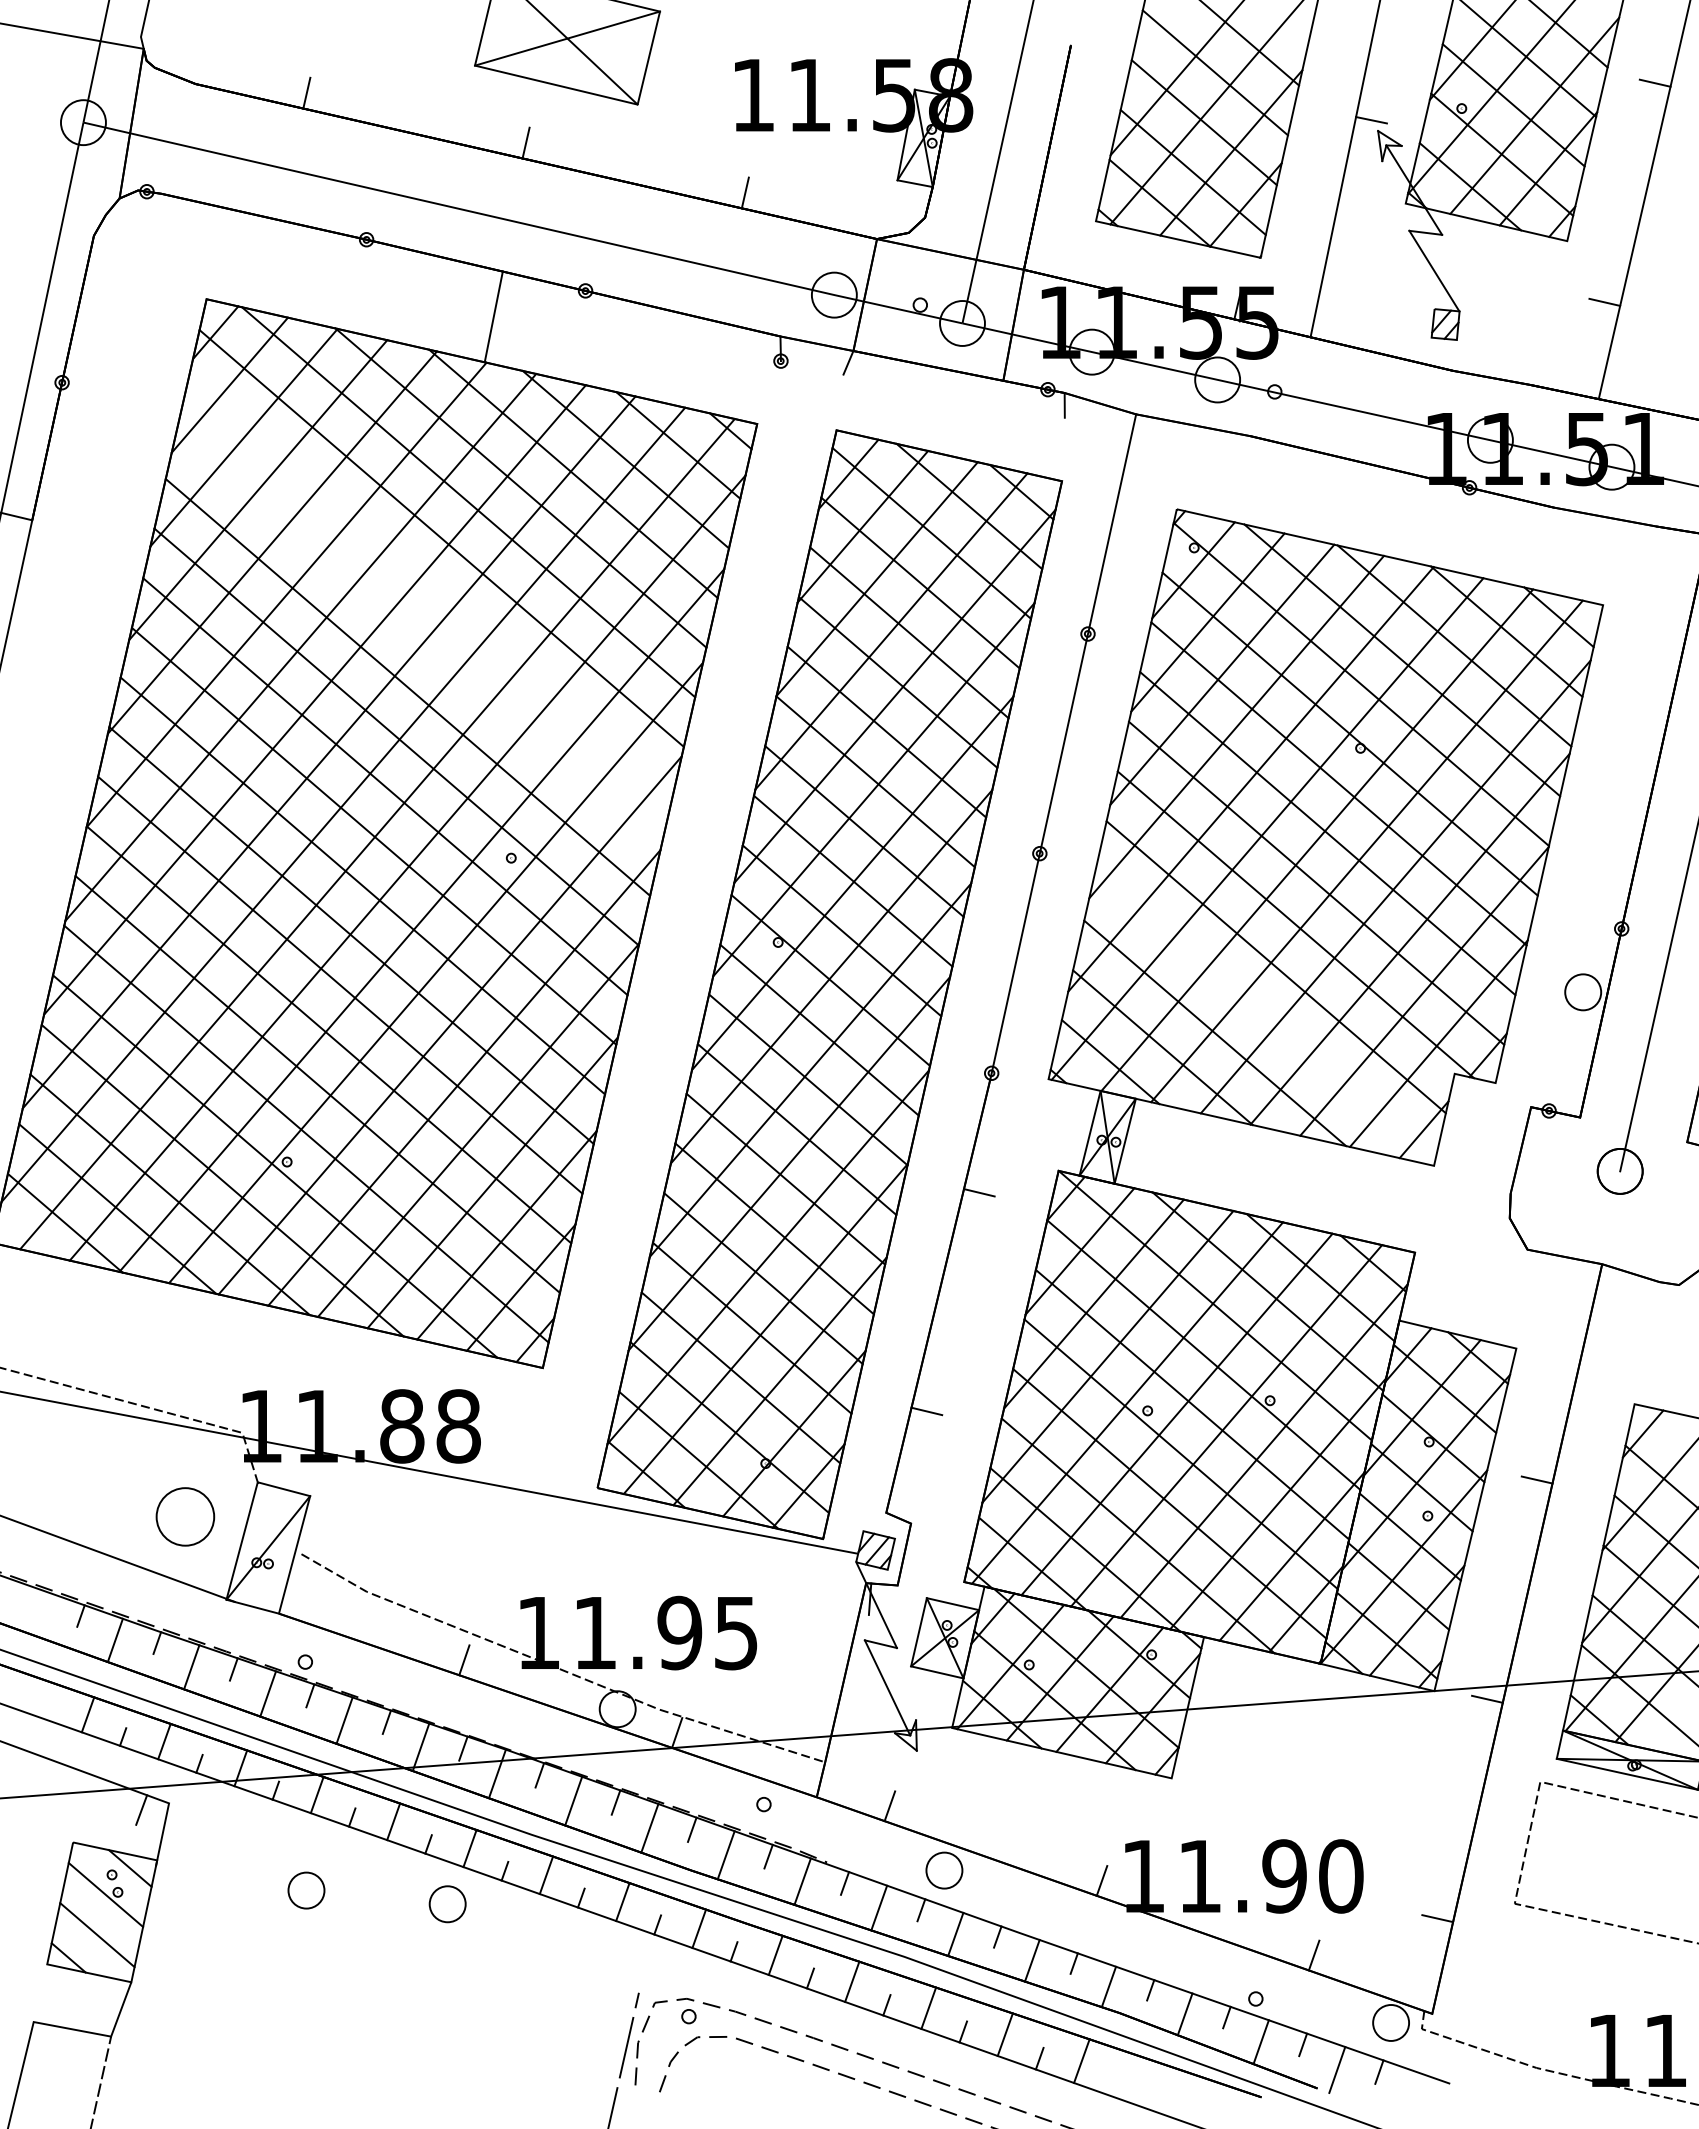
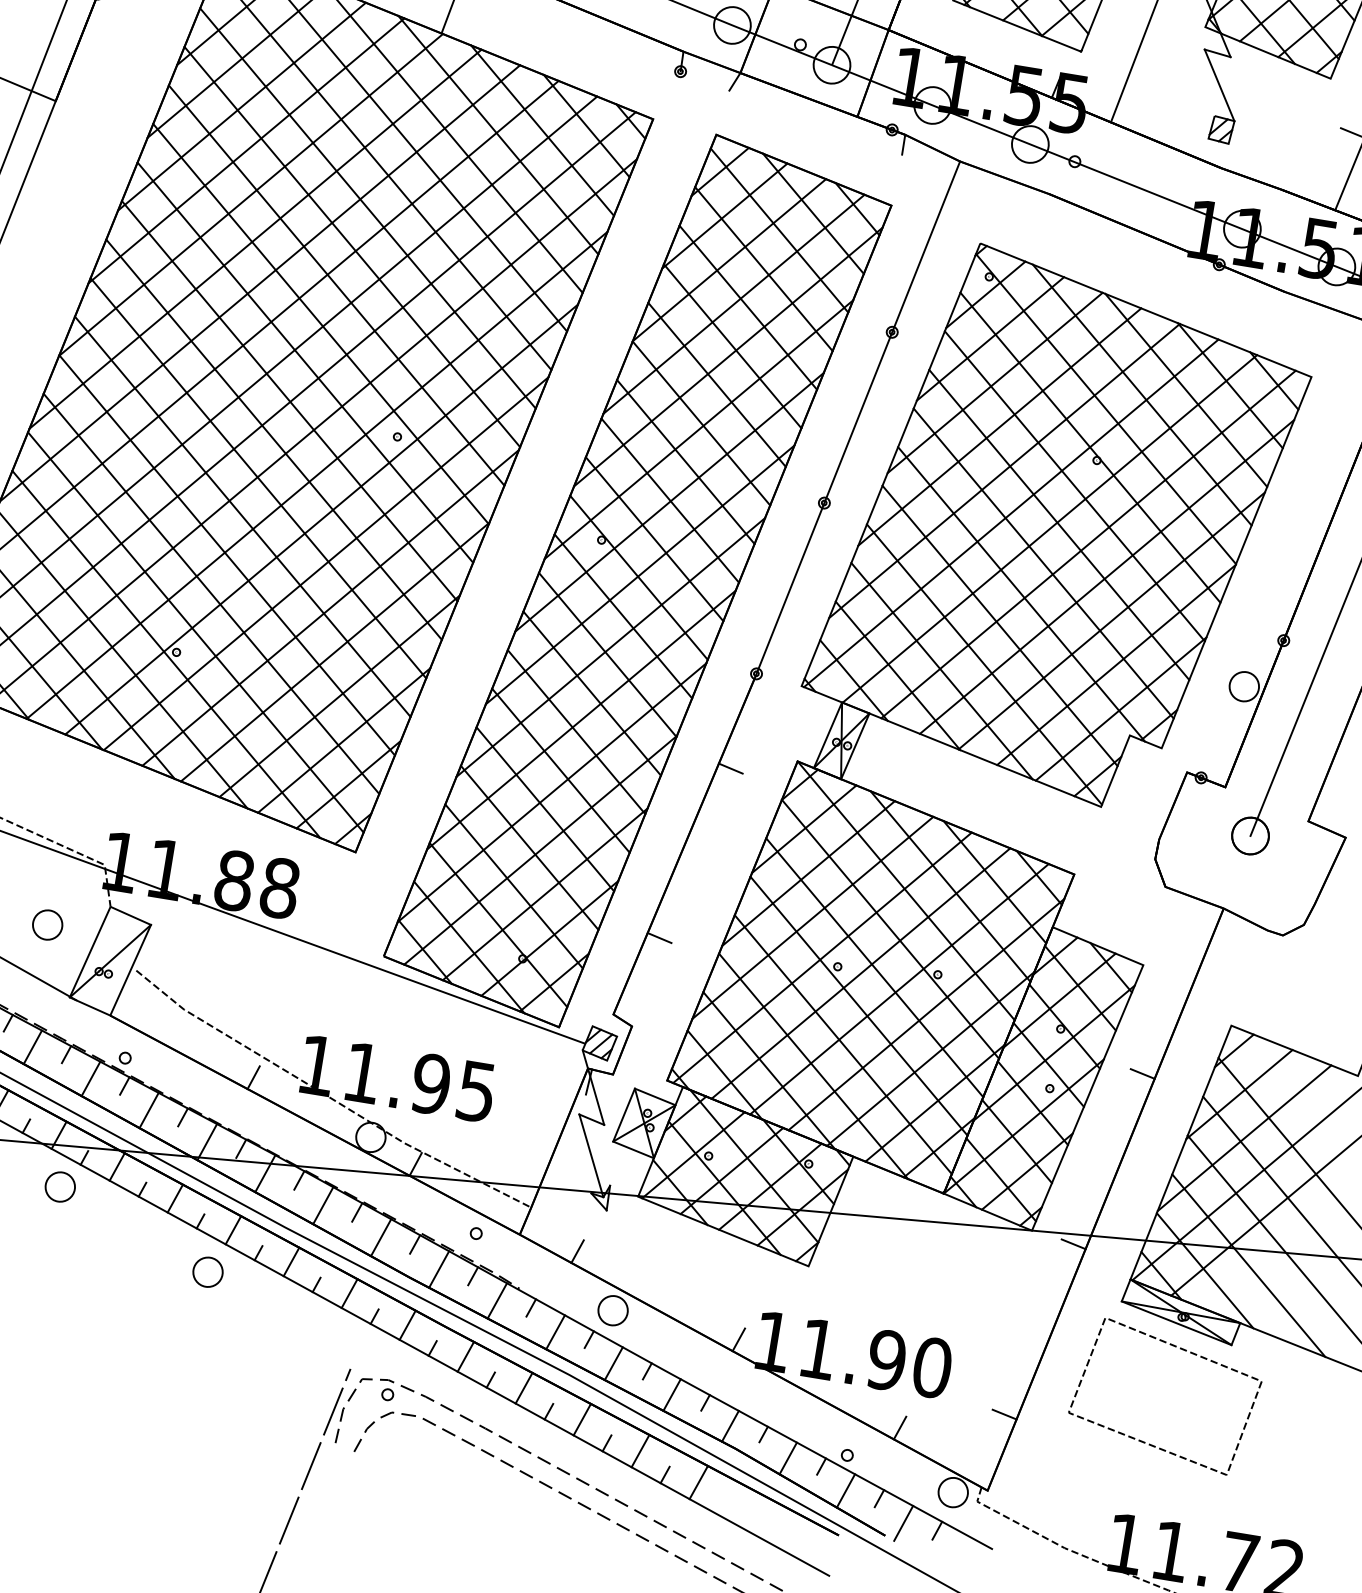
line: (430, 587) -> (368, 207), added
line: (419, 637) -> (352, 246), added
line: (1264, 1016) -> (984, 664), added
part: (185, 1516) -> (47, 924), size x0.62
part: (306, 1890) -> (60, 1186), moved

